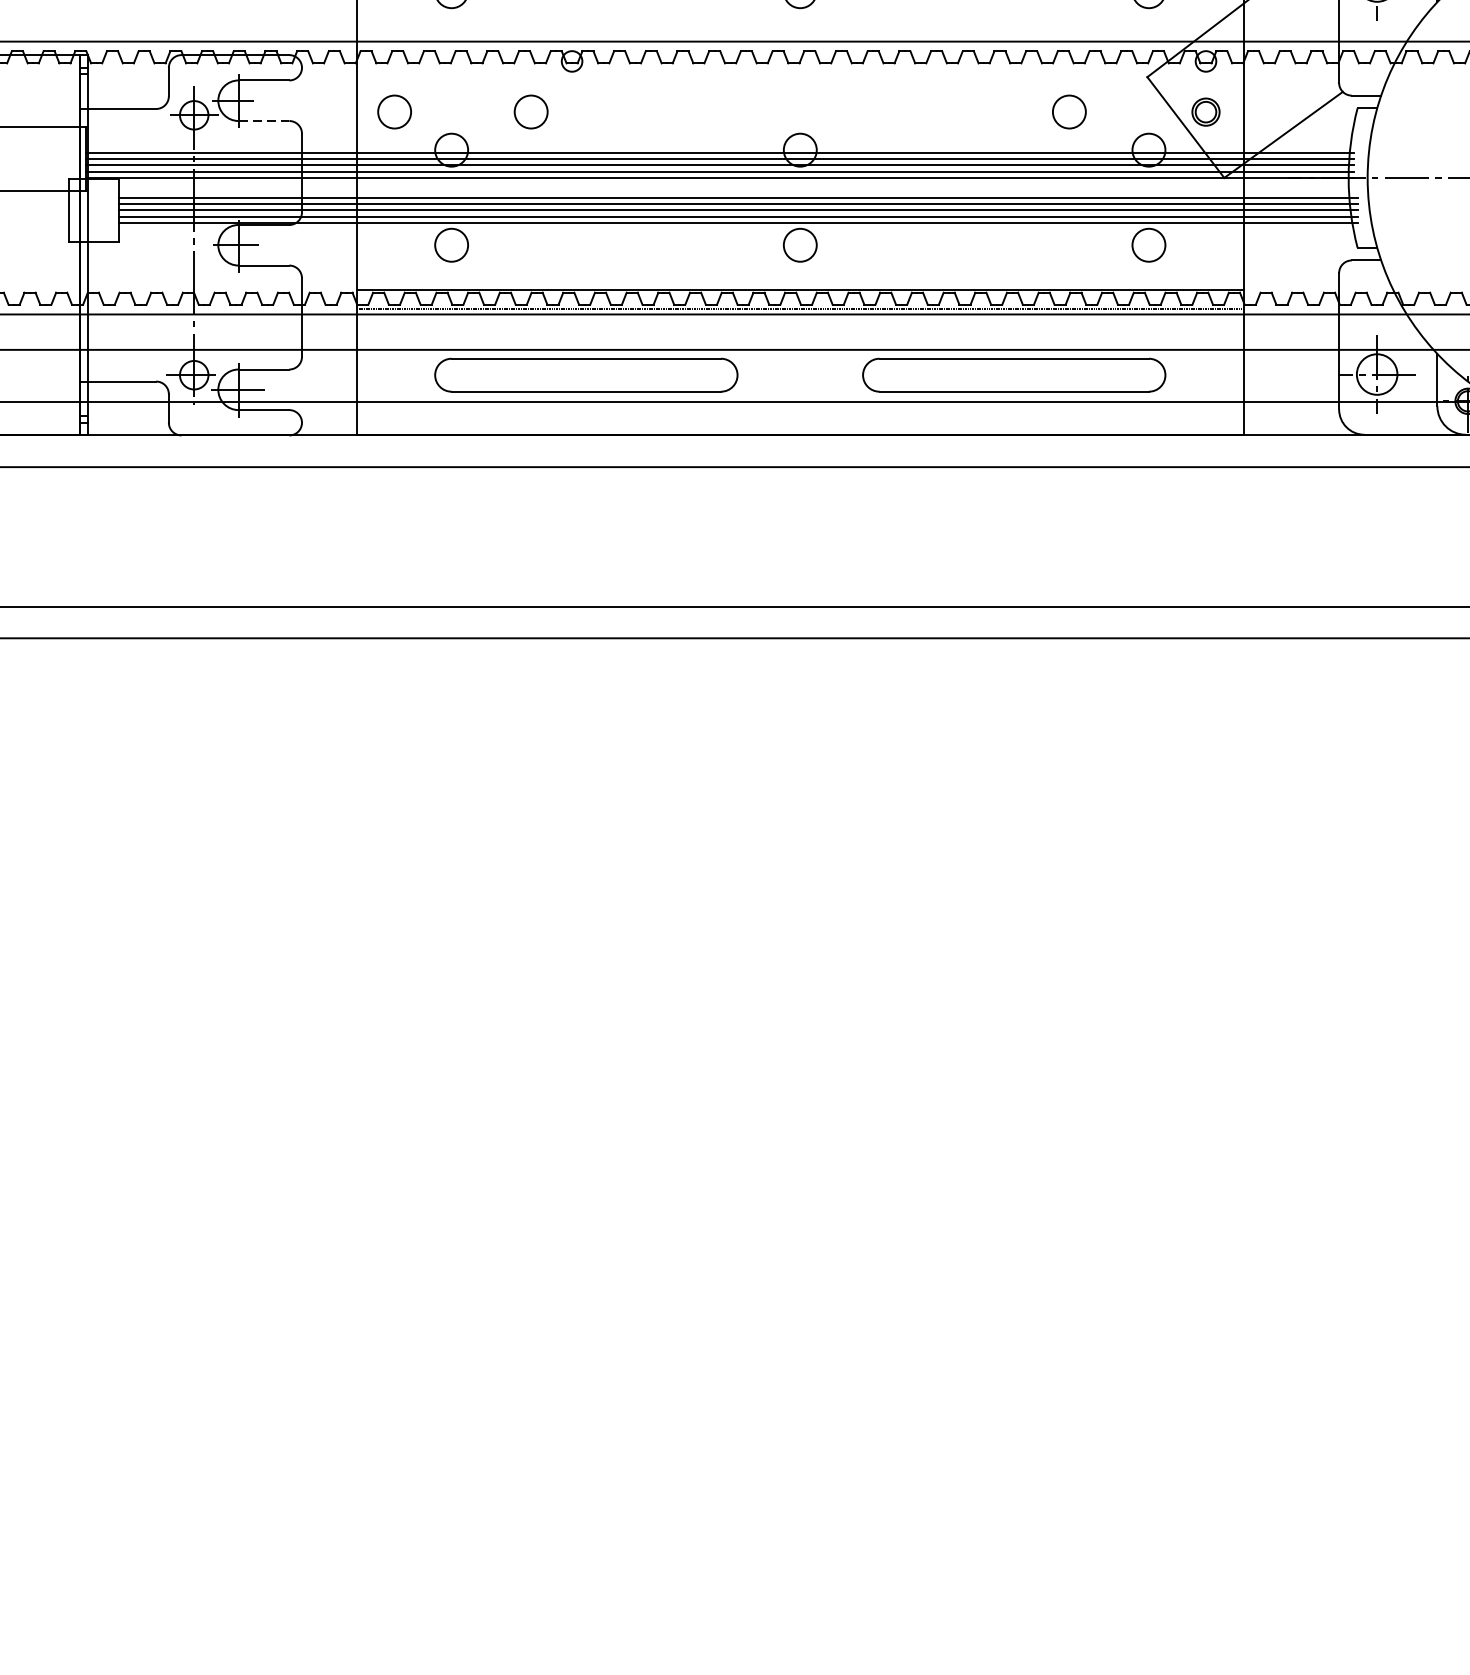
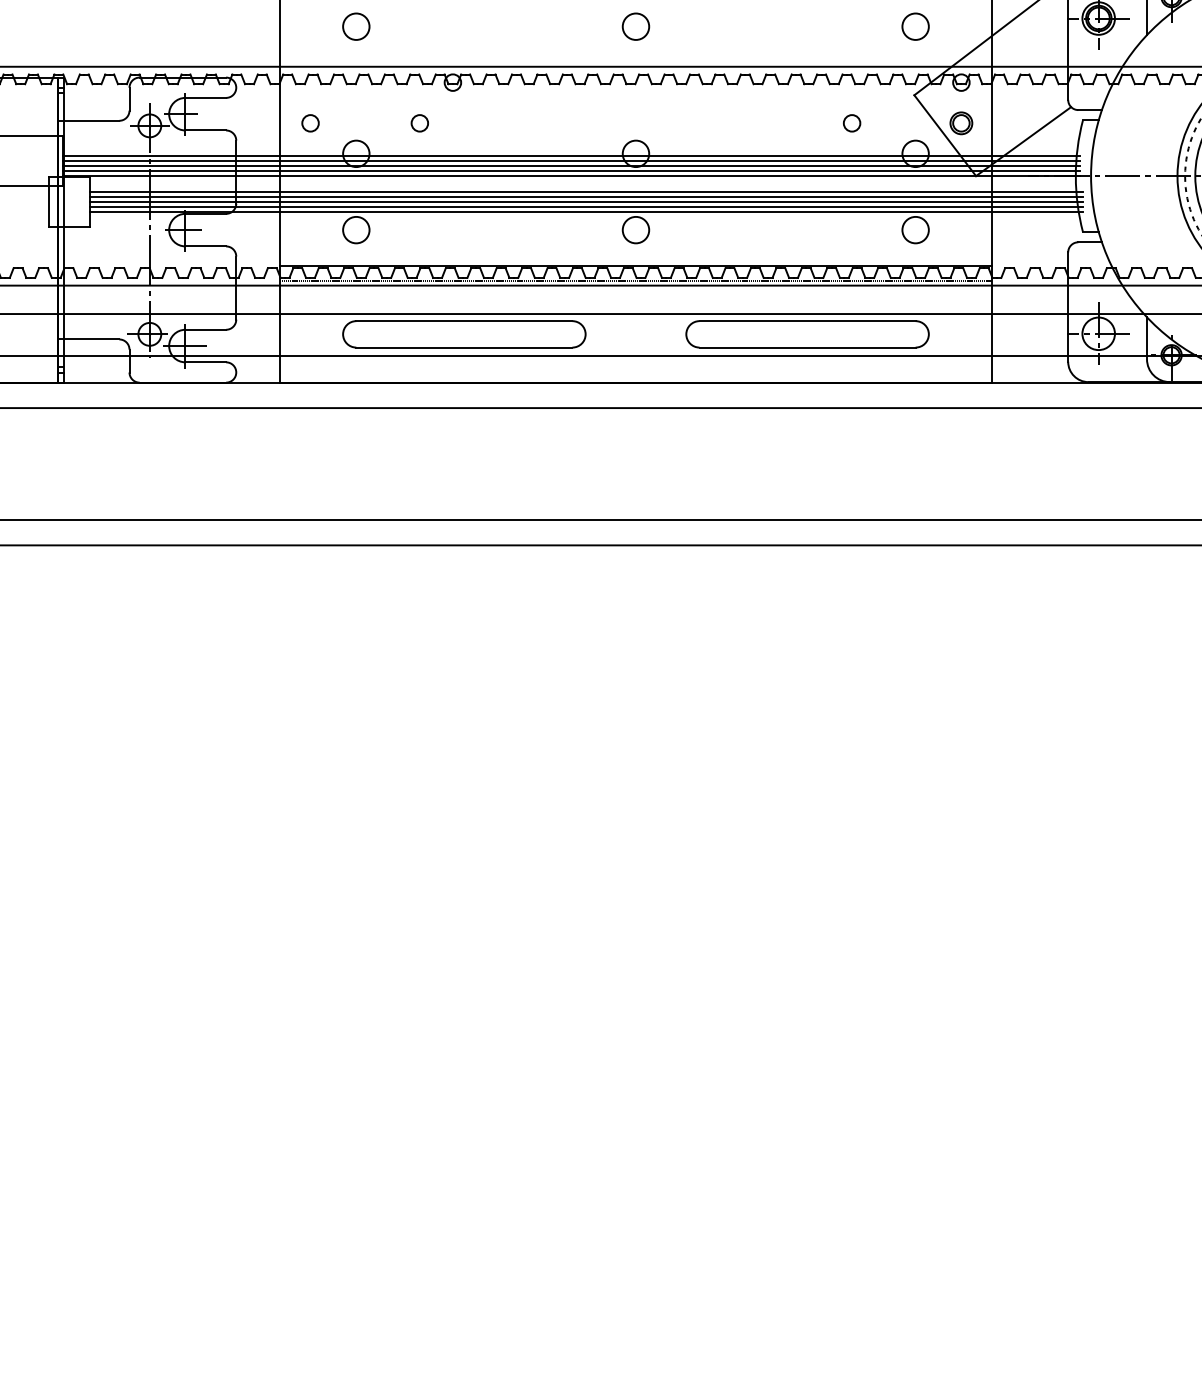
circle: (394, 112) -> (310, 123), size x0.62
circle: (530, 112) -> (419, 123), size x0.62
circle: (1070, 112) -> (852, 123), size x0.62
line: (263, 121) -> (205, 130), dashed -> solid

